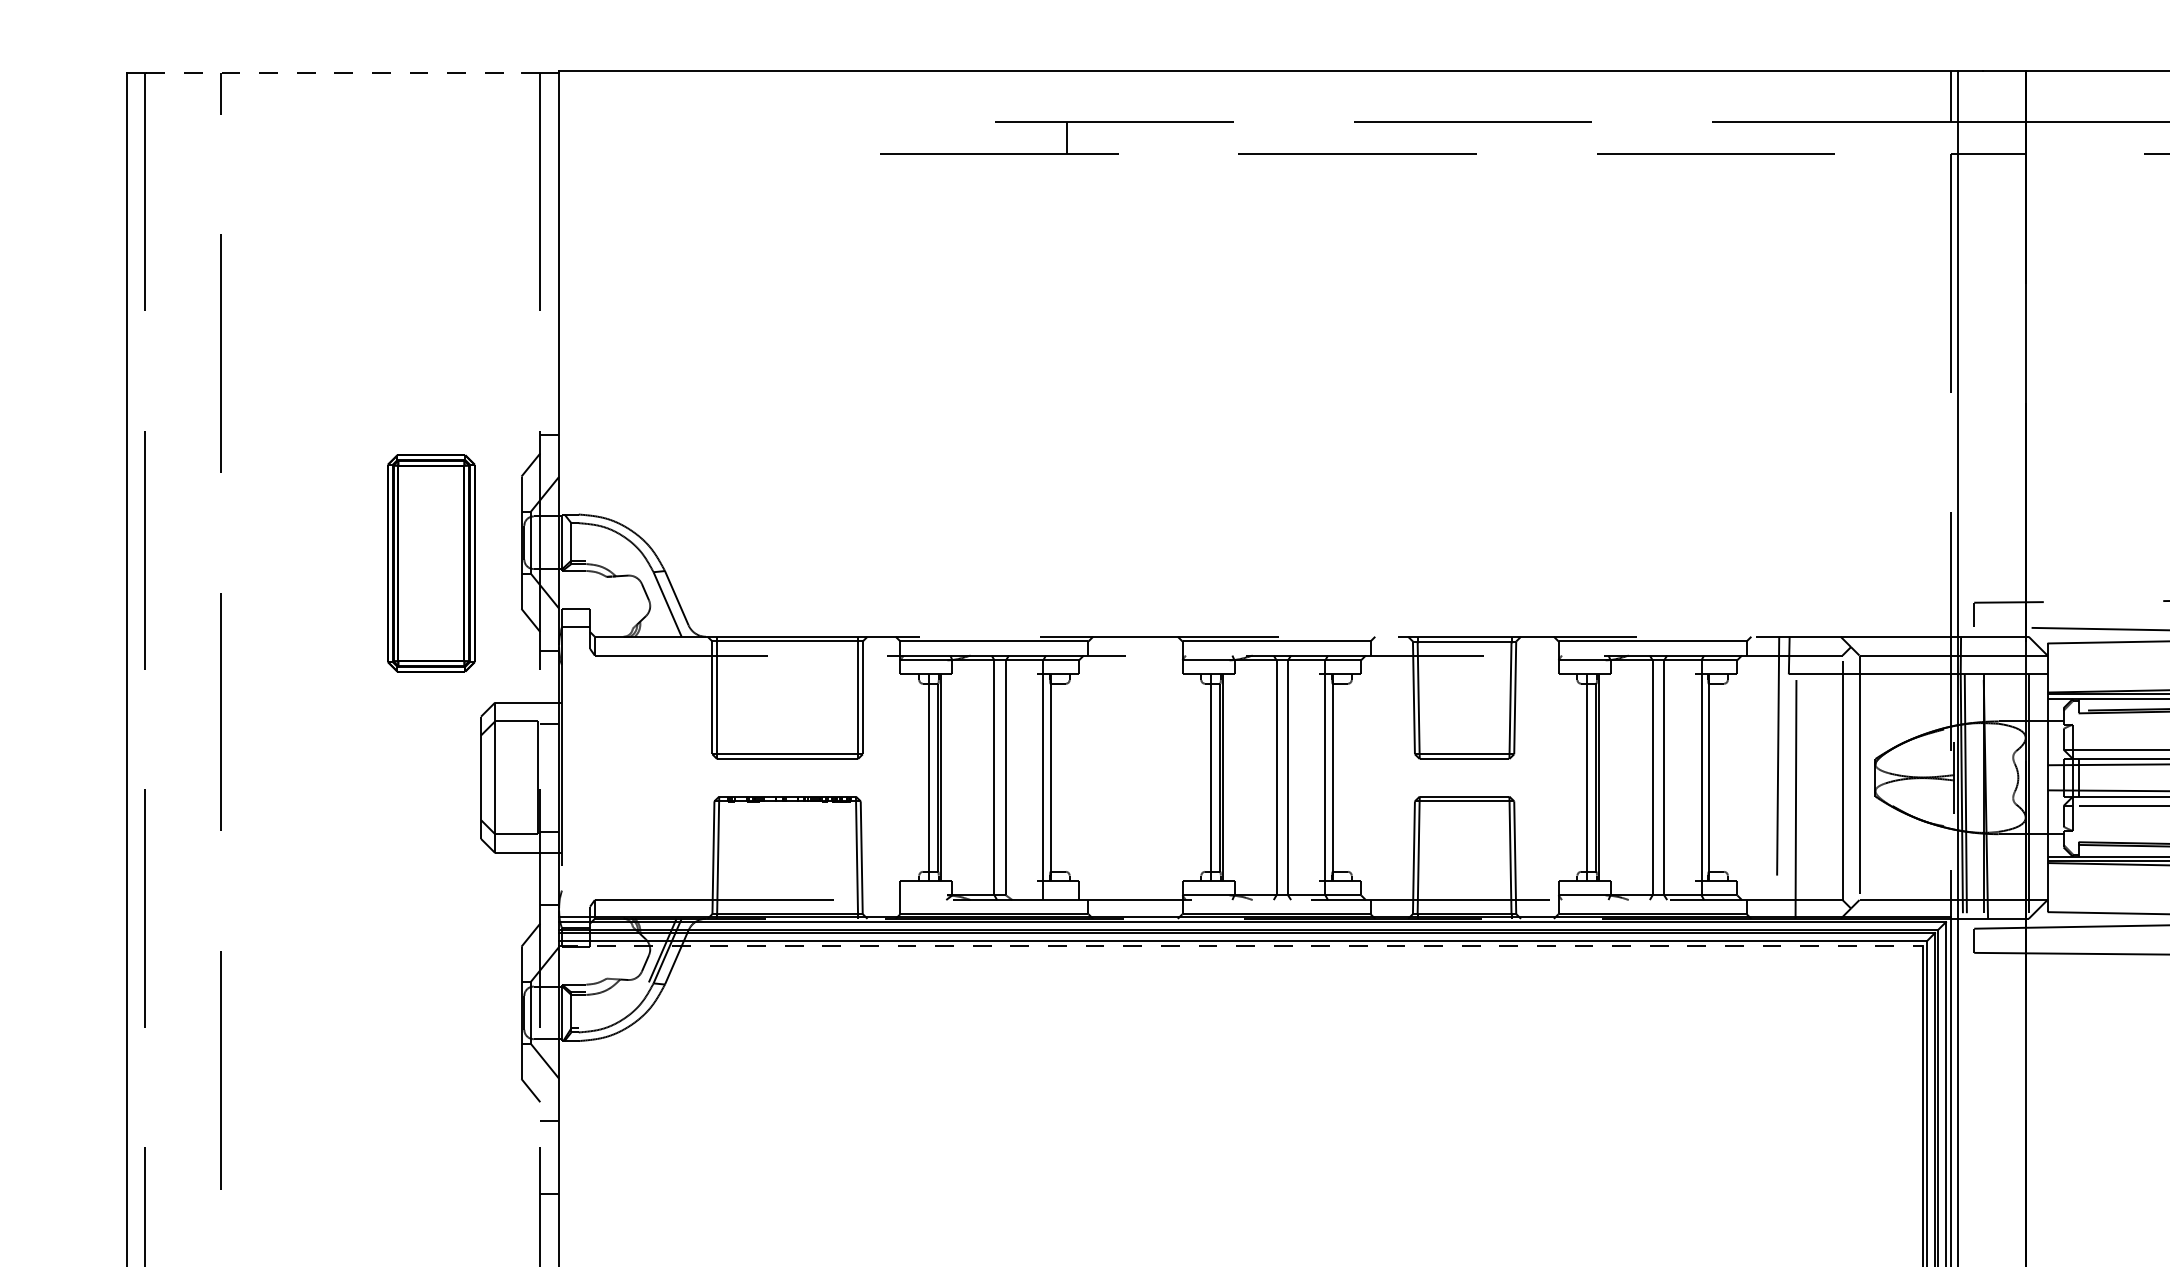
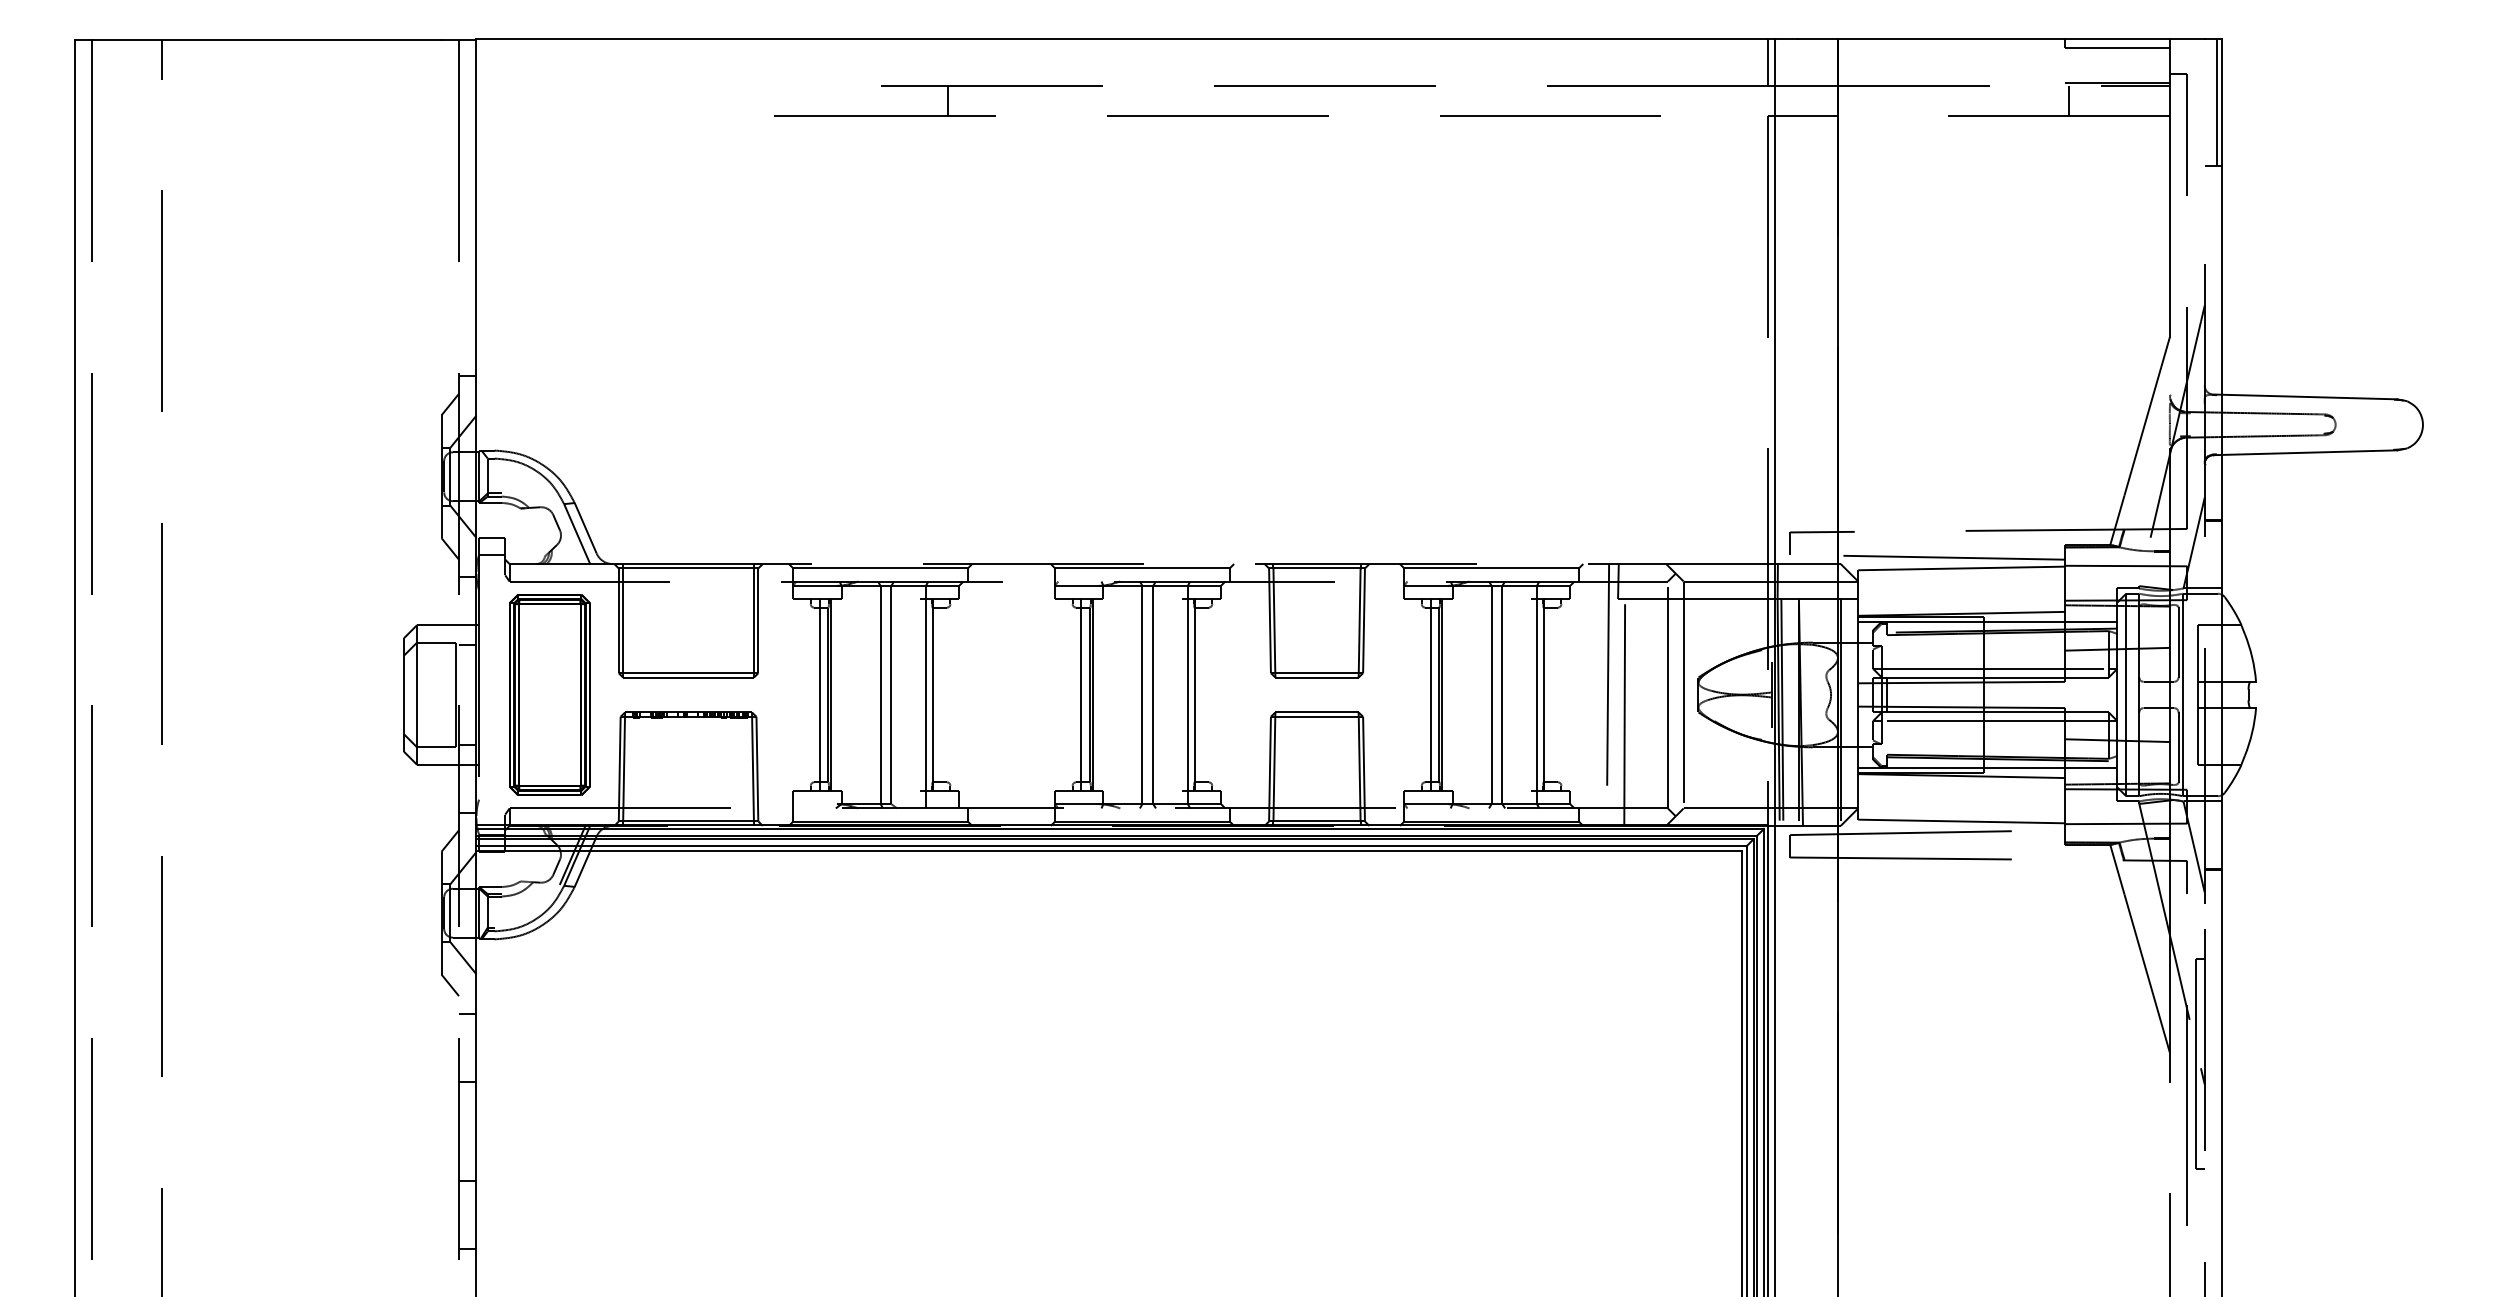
line: (334, 72) -> (267, 40), dashed -> solid
part: (430, 562) -> (549, 694), moved
line: (1241, 945) -> (1109, 850), dashed -> solid

